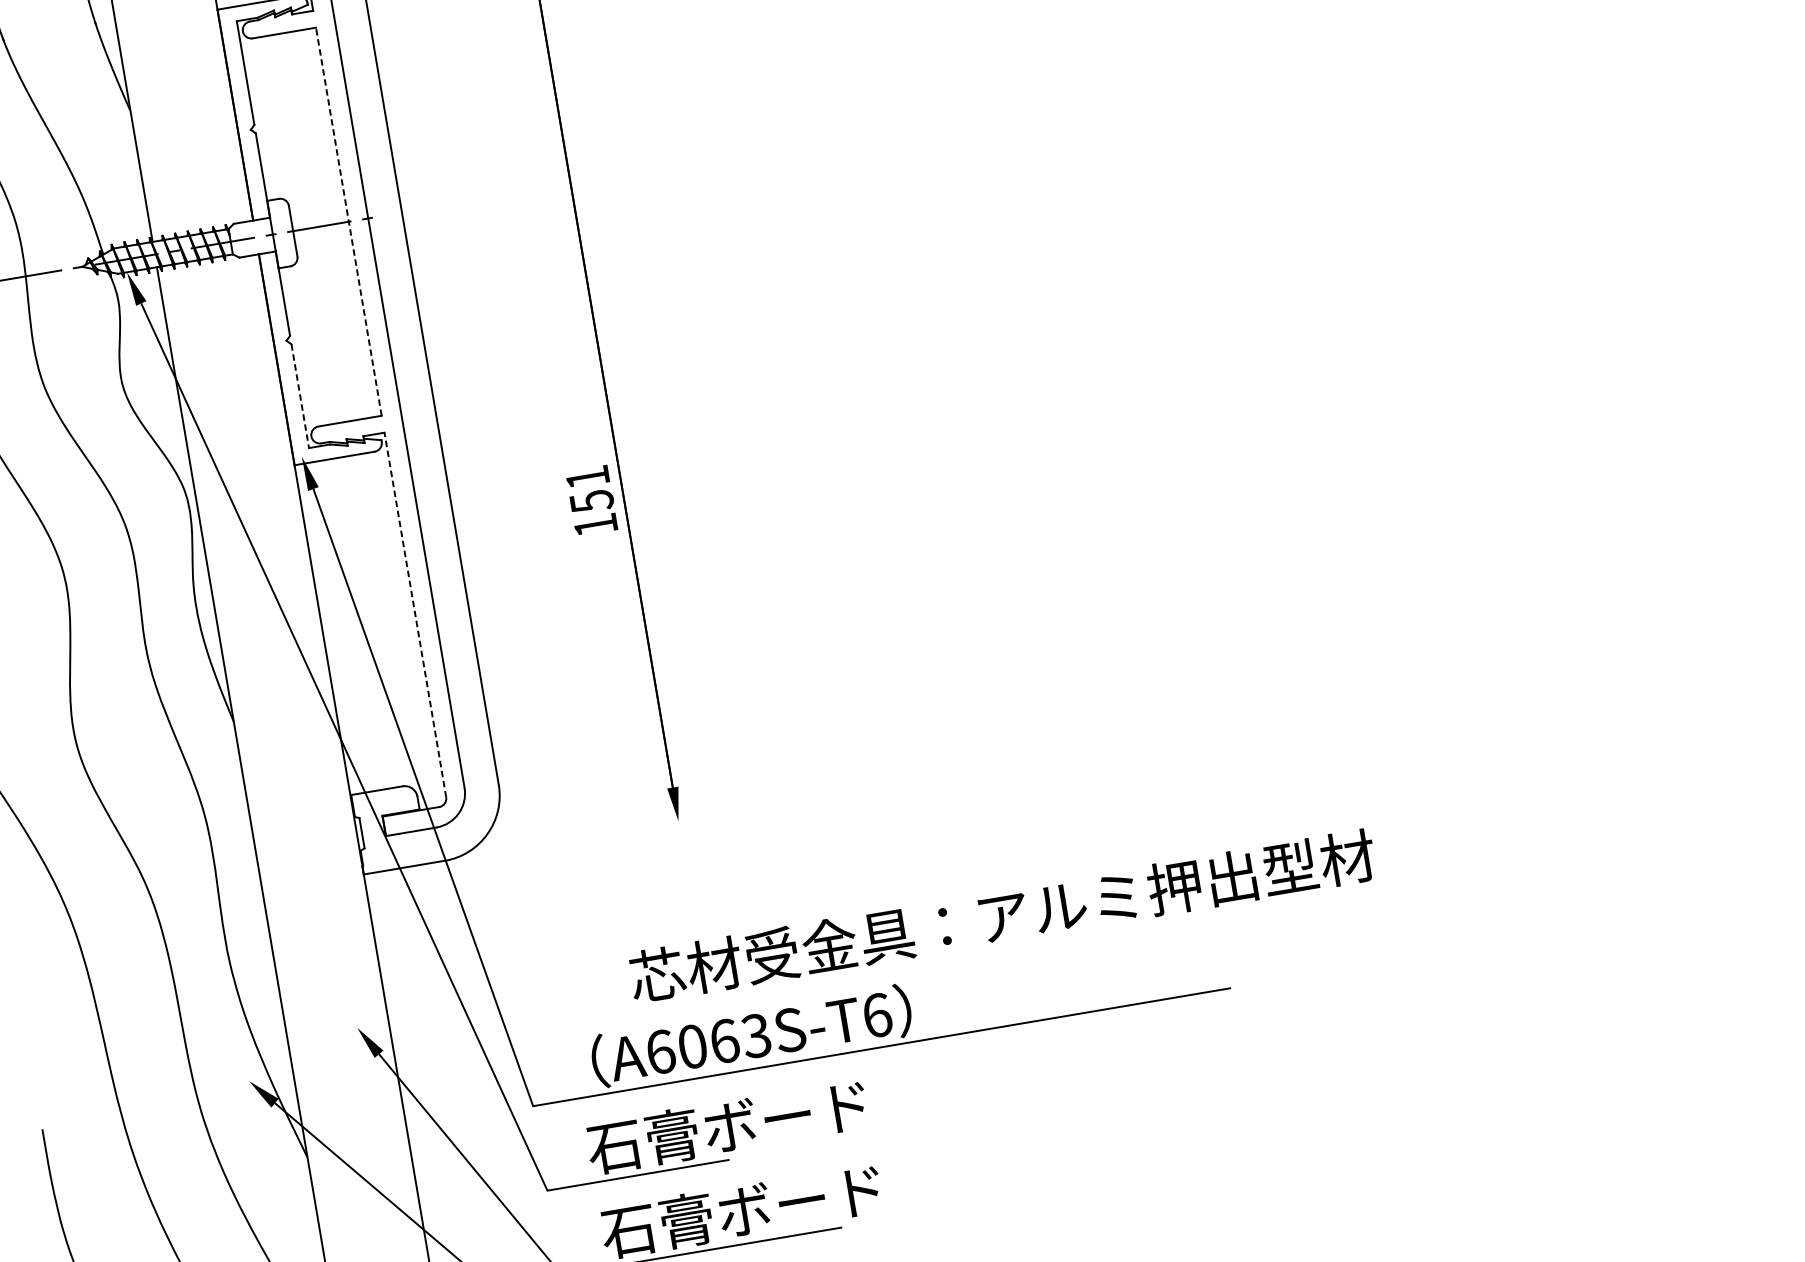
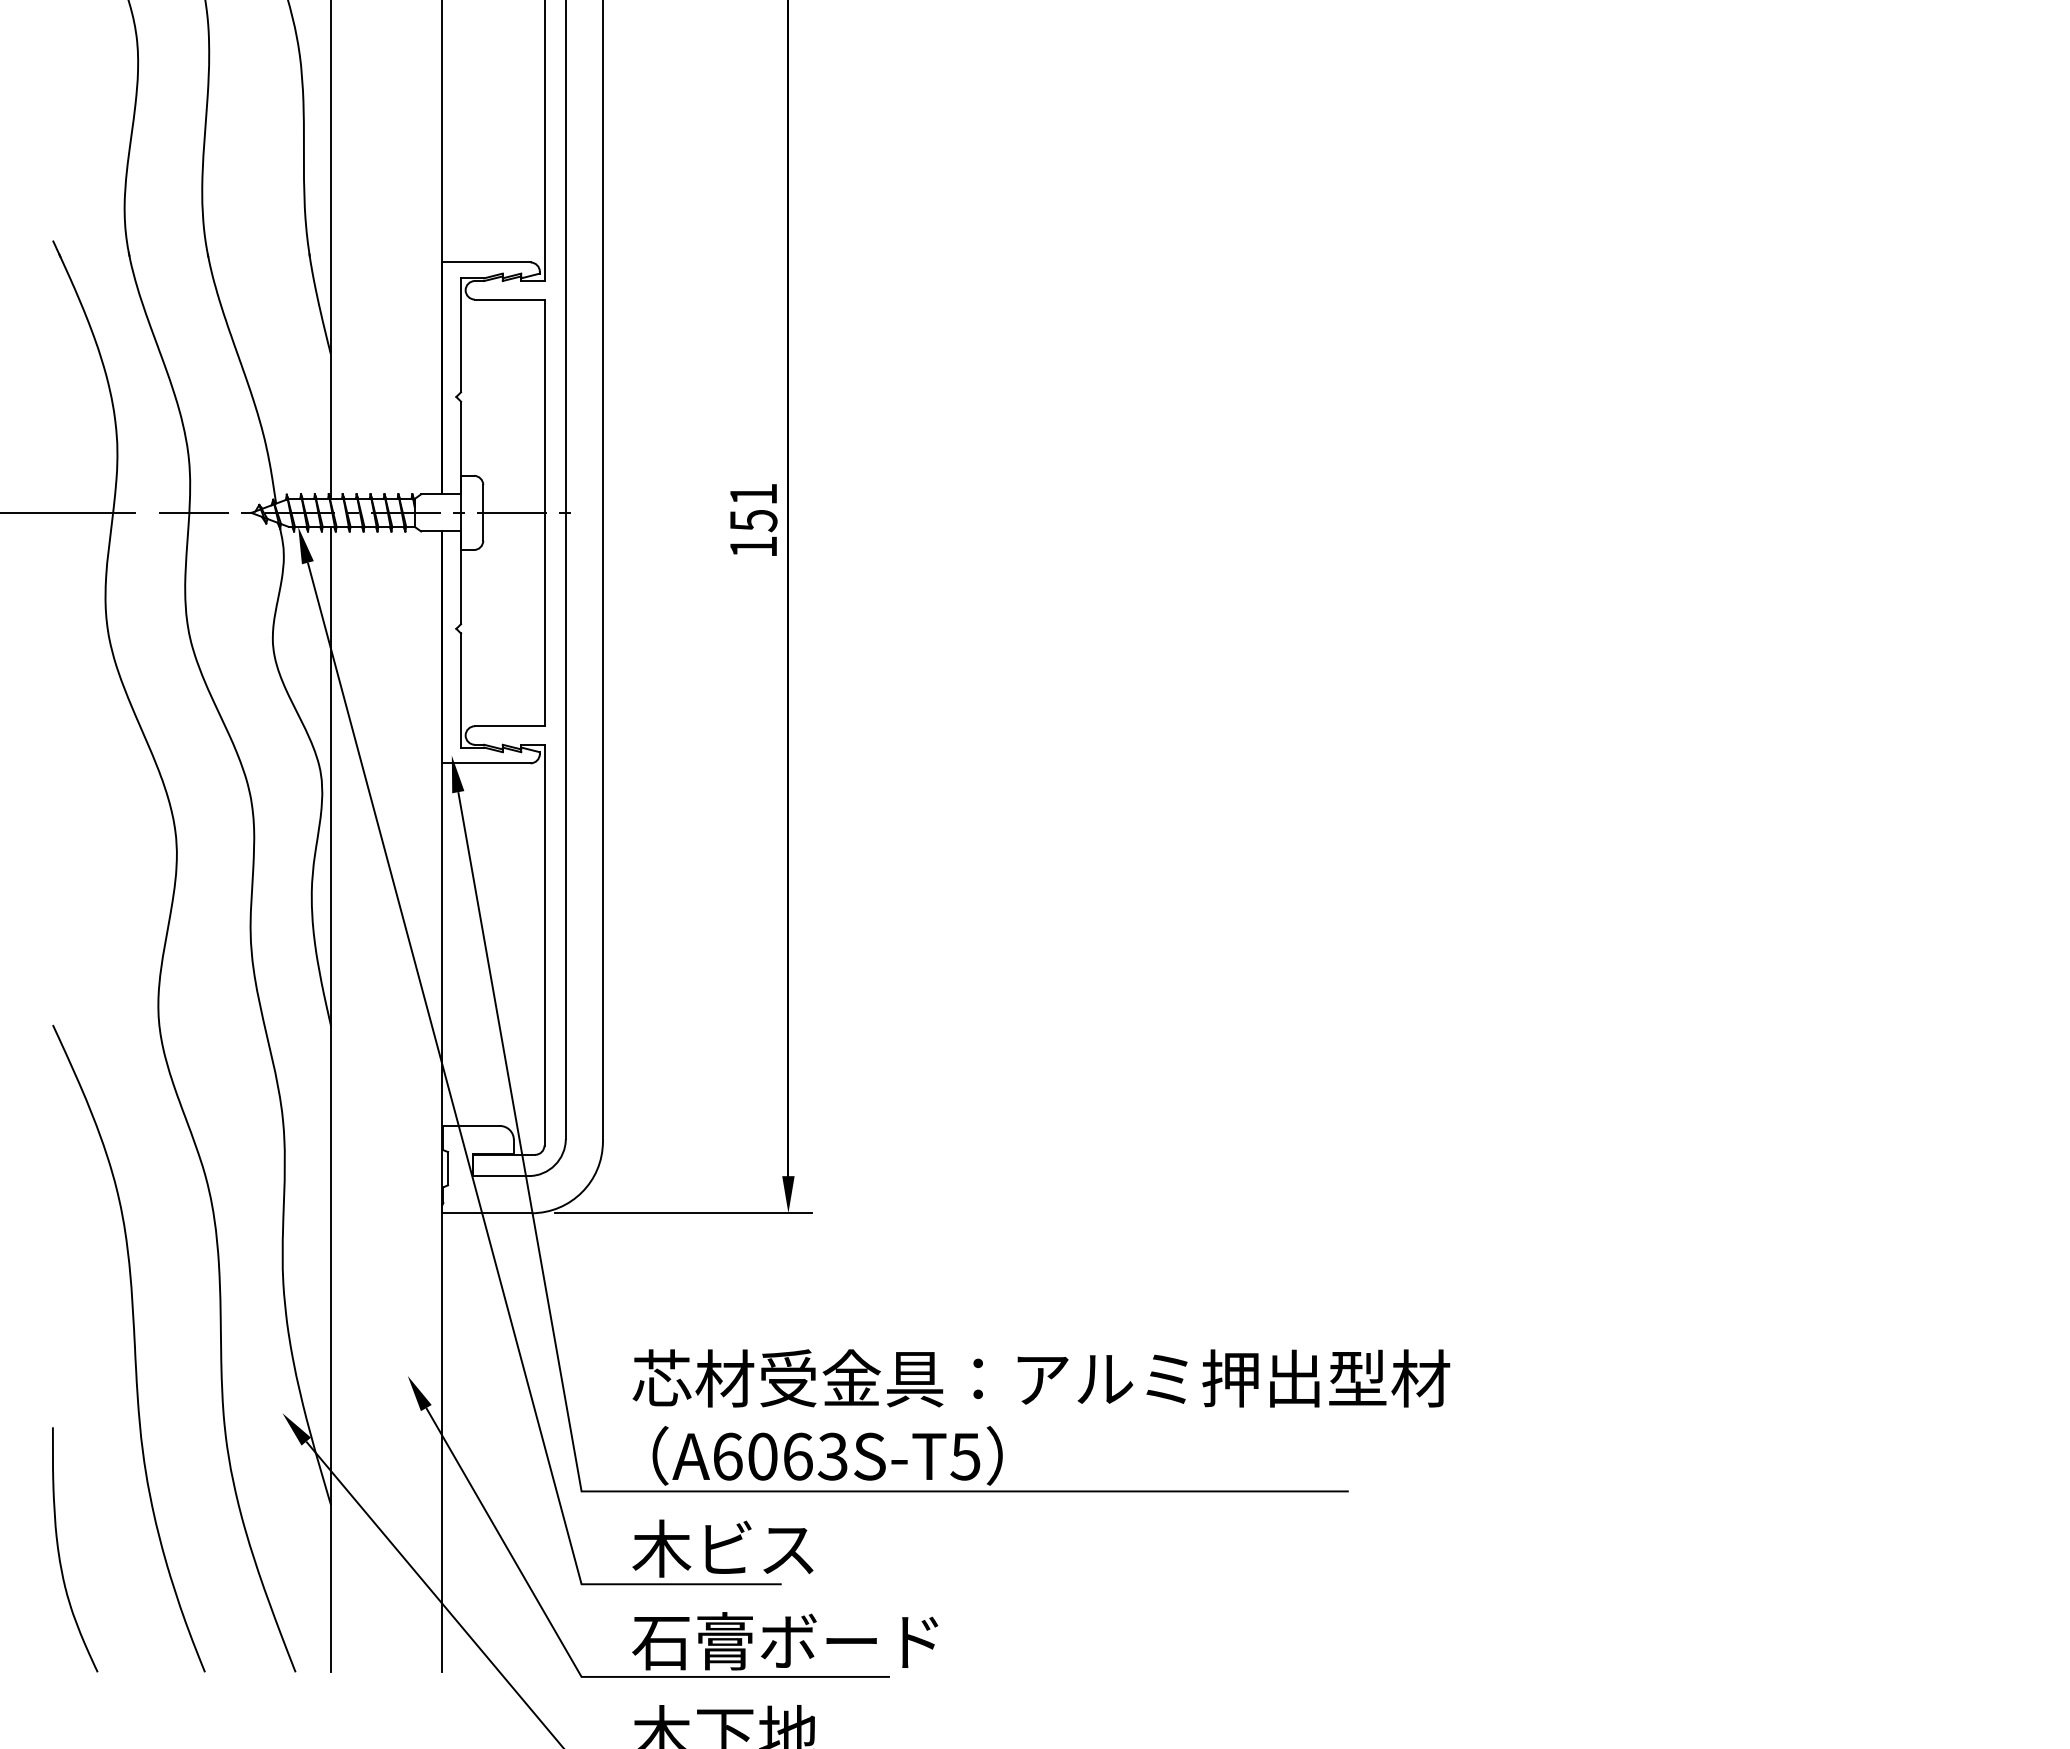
line: (348, 221) -> (544, 512), dashed -> solid
line: (300, 396) -> (461, 691), dashed -> solid
text: (591, 500) -> (753, 519), moved
line: (415, 614) -> (544, 944), dashed -> solid
line: (582, 837) -> (682, 1213), added
text: (1002, 916) -> (1041, 1378), moved
text: (877, 1015) -> (965, 1456), A6063S-T6 -> A6063S-T5
text: (727, 1126) -> (785, 1548), 石膏ボード -> 木ビス

